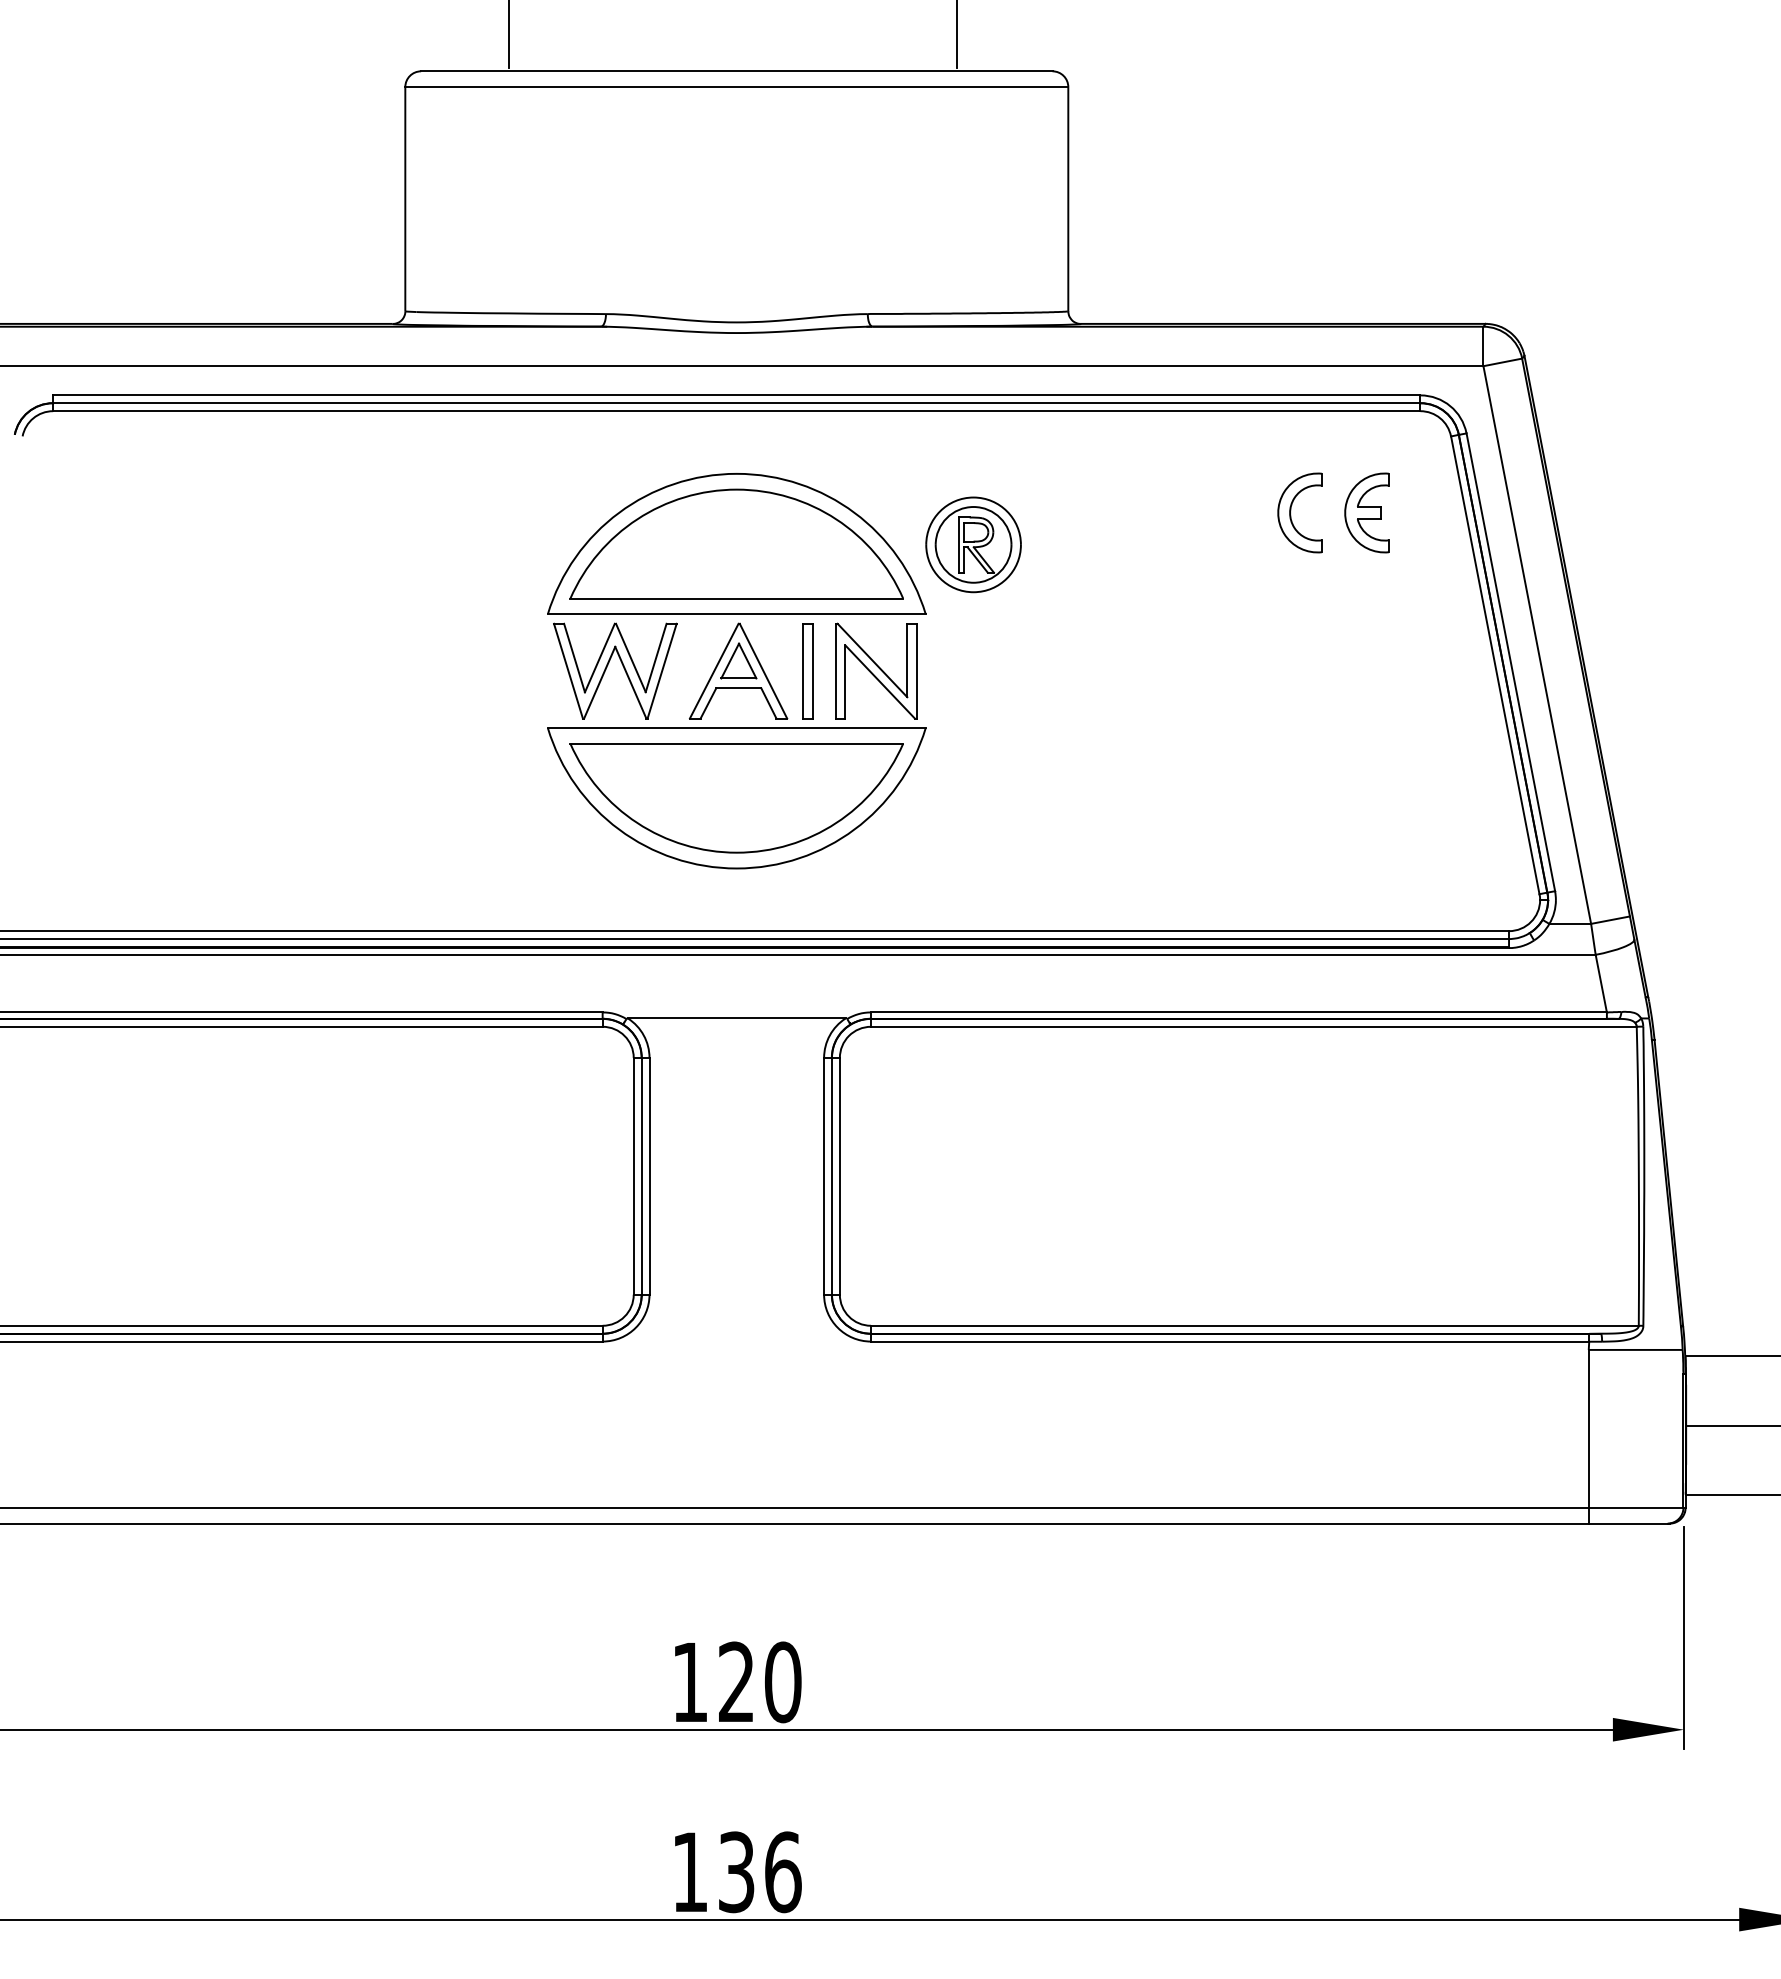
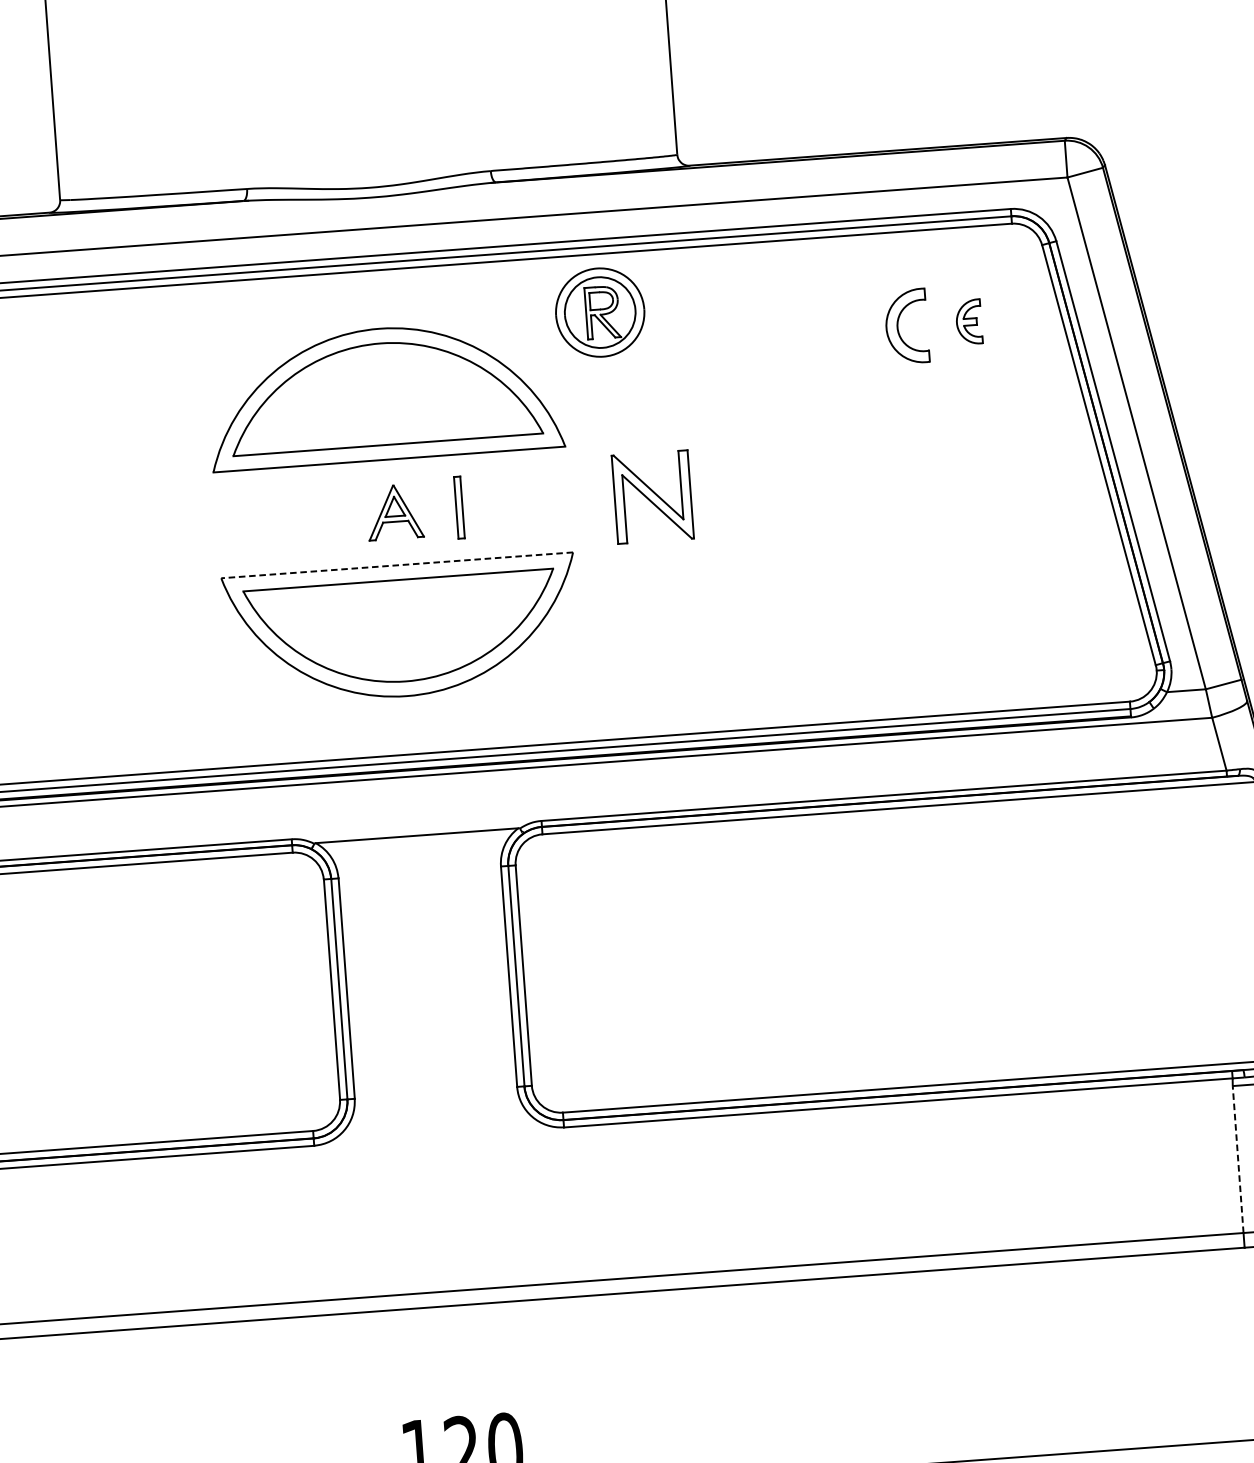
part: (1366, 512) -> (968, 321), size x0.6
part: (973, 544) -> (600, 312), moved
part: (622, 666) -> (286, 515), removed
part: (738, 670) -> (394, 511), size x0.6
part: (876, 670) -> (652, 496), moved
part: (807, 671) -> (459, 507), size x0.7
line: (736, 728) -> (396, 565), solid -> dashed
line: (1588, 1428) -> (1237, 1159), solid -> dashed

